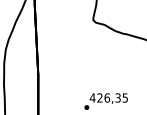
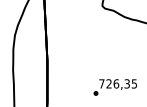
text: (92, 97) -> (101, 83), 426,35 -> 726,35

